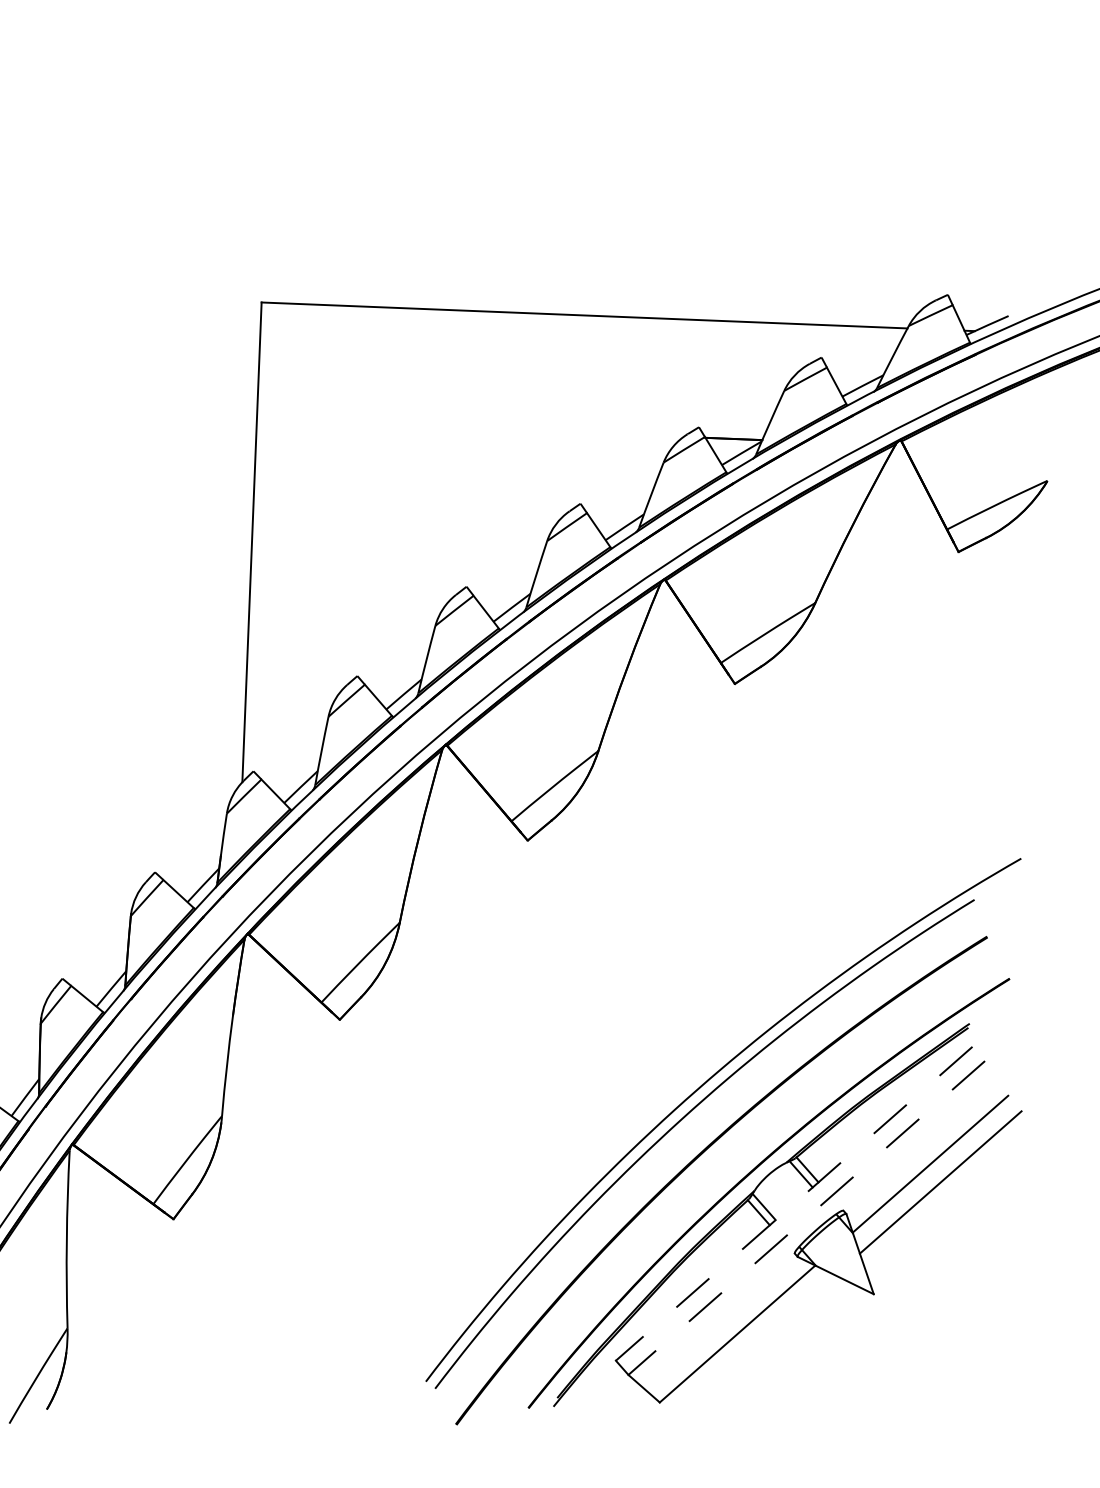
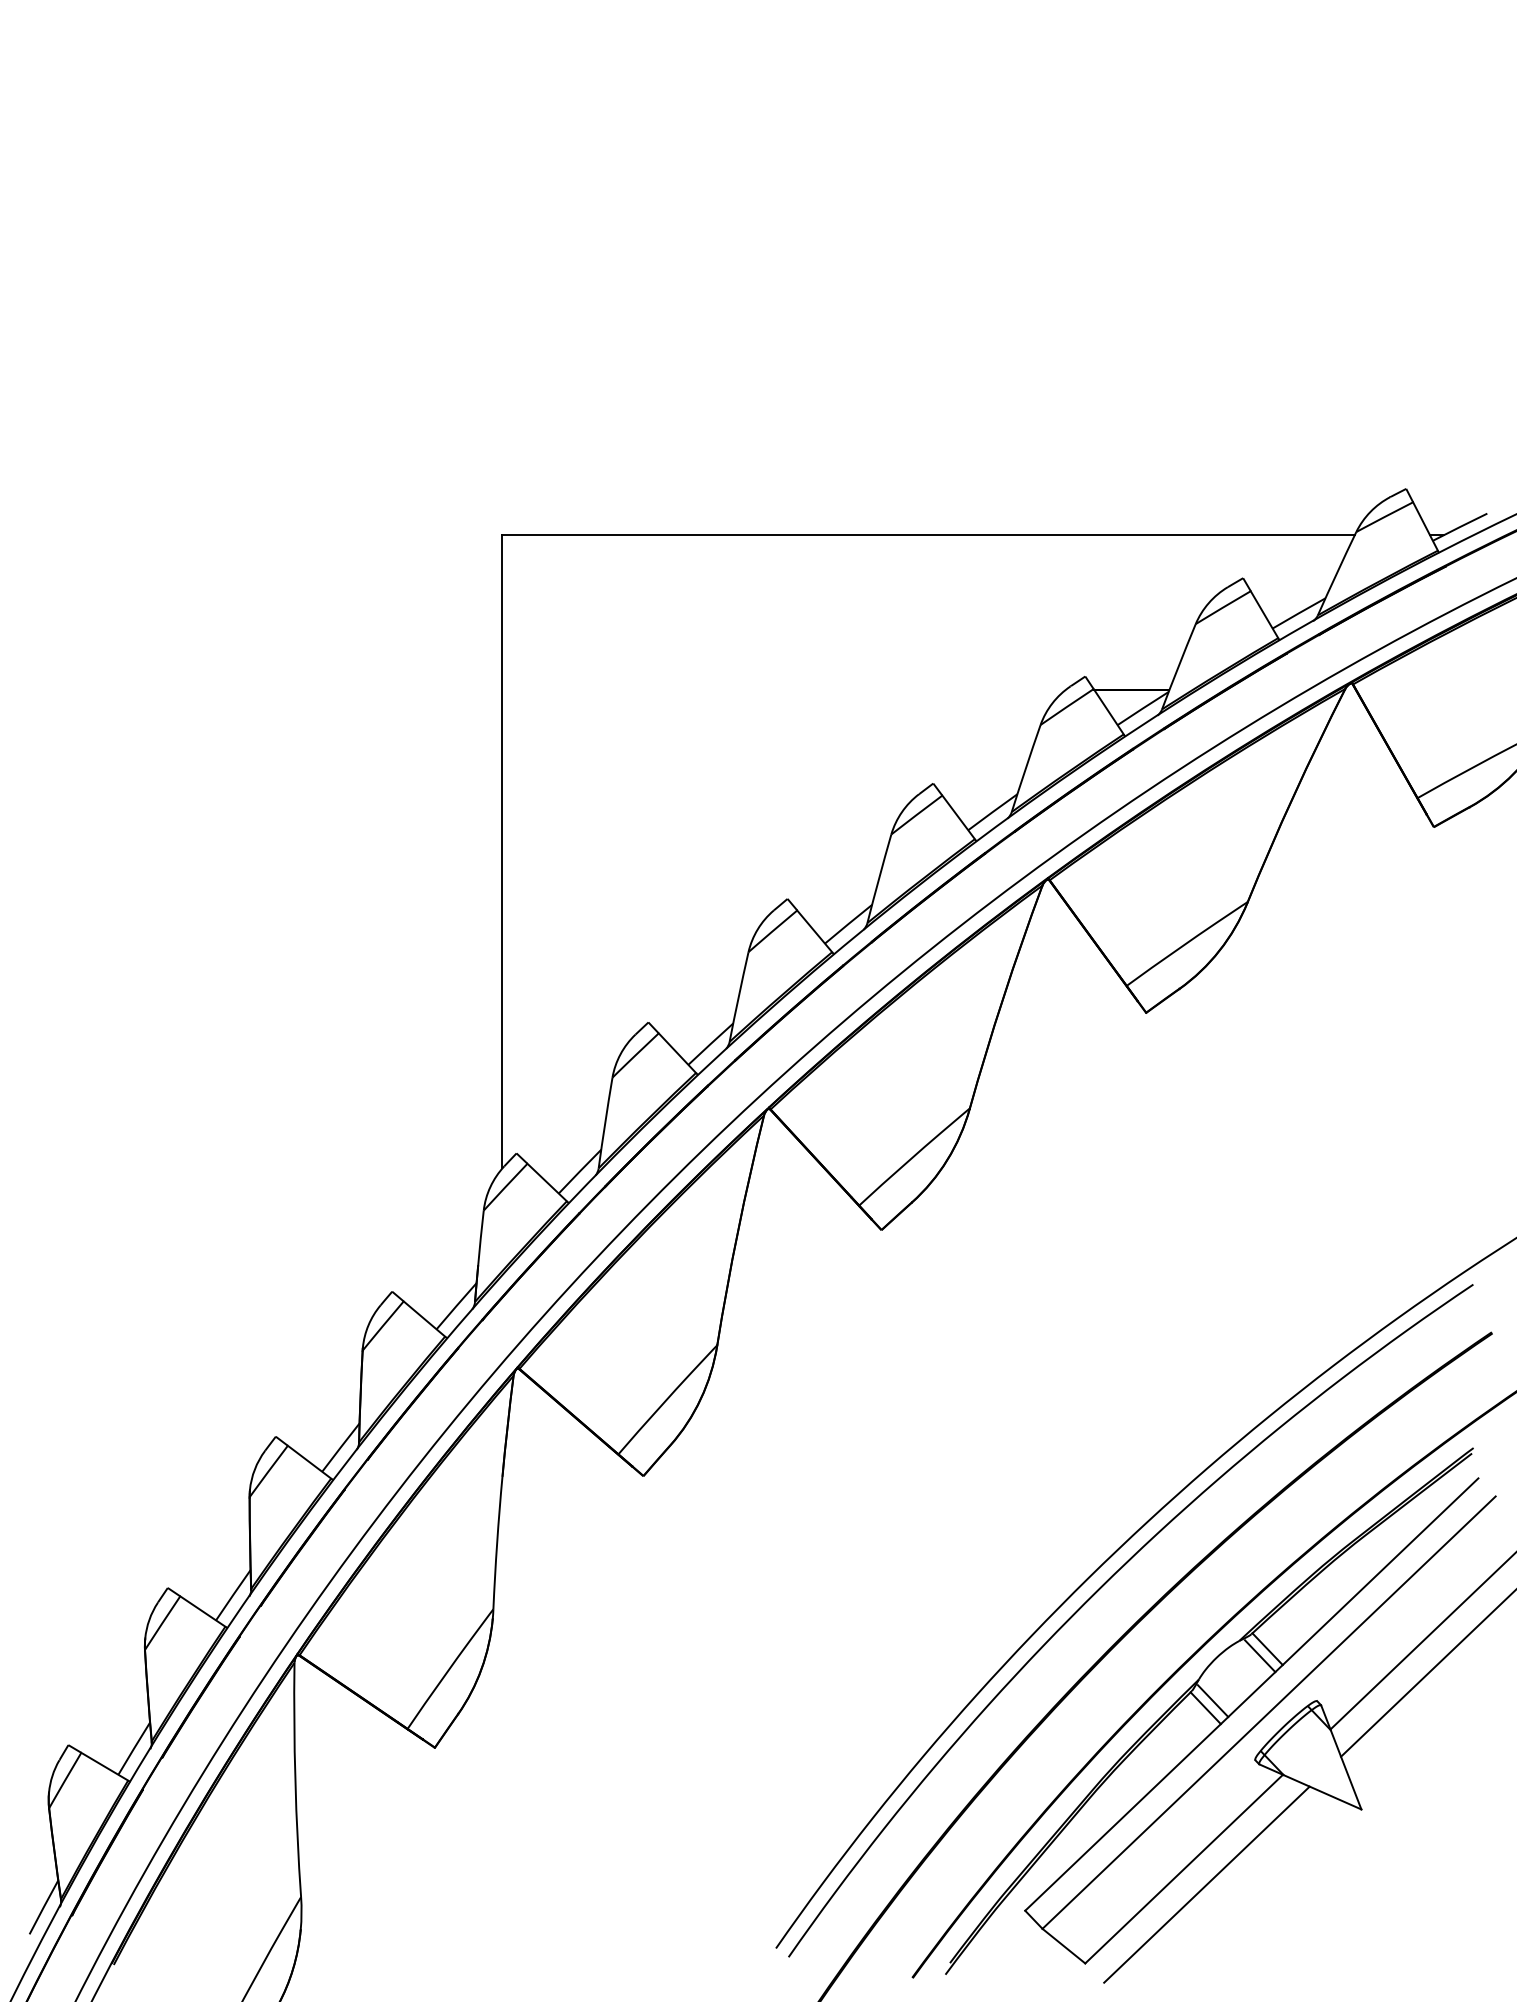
line: (793, 1203) -> (1251, 1694), dashed -> solid
line: (806, 1217) -> (1268, 1712), dashed -> solid
line: (754, 1346) -> (1206, 1884), added

